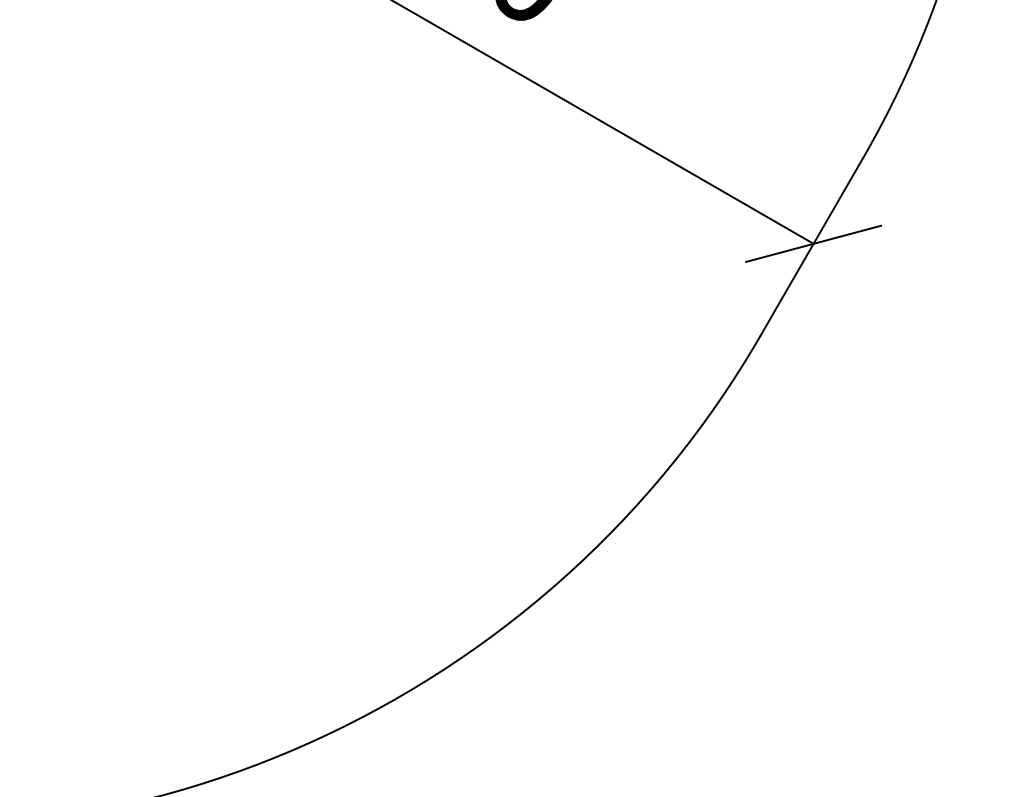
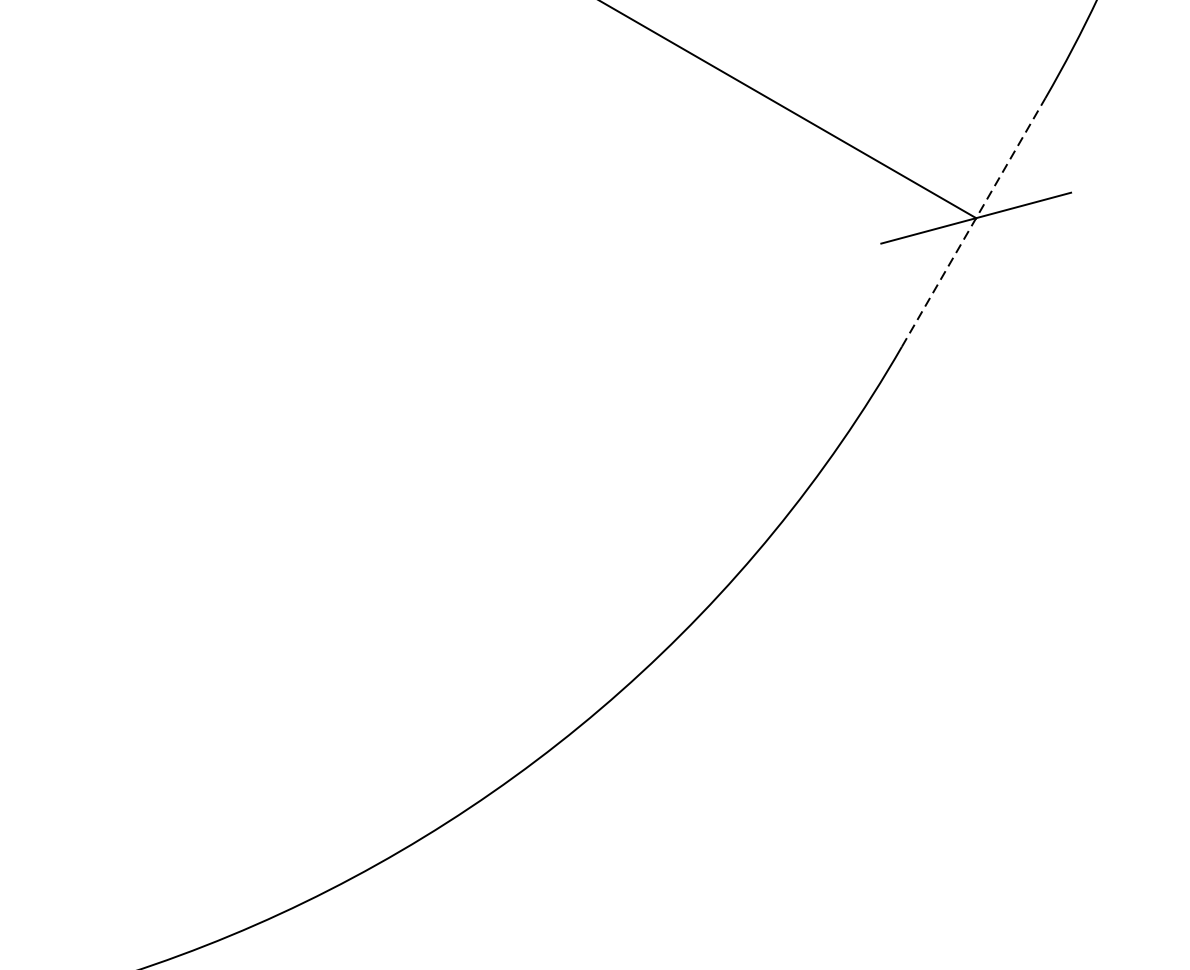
line: (812, 246) -> (974, 221), solid -> dashed

